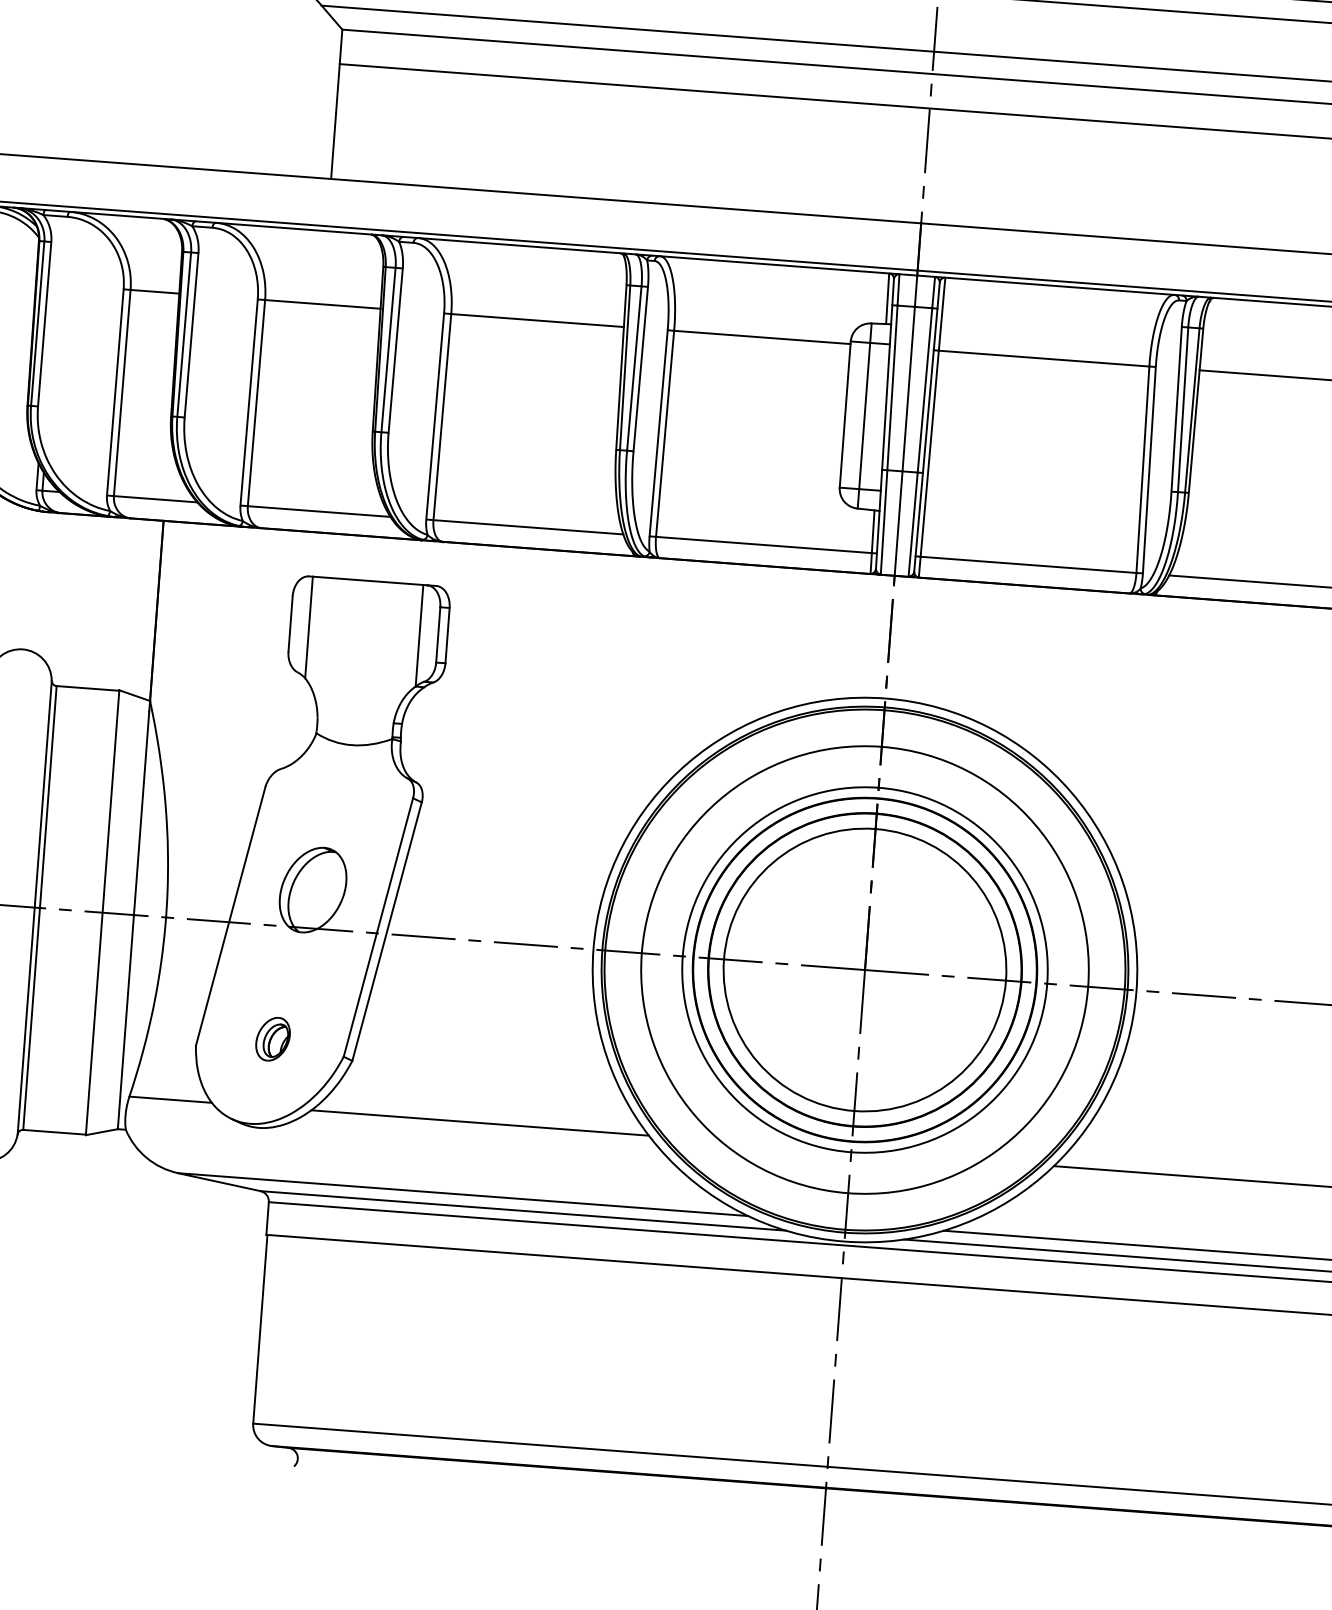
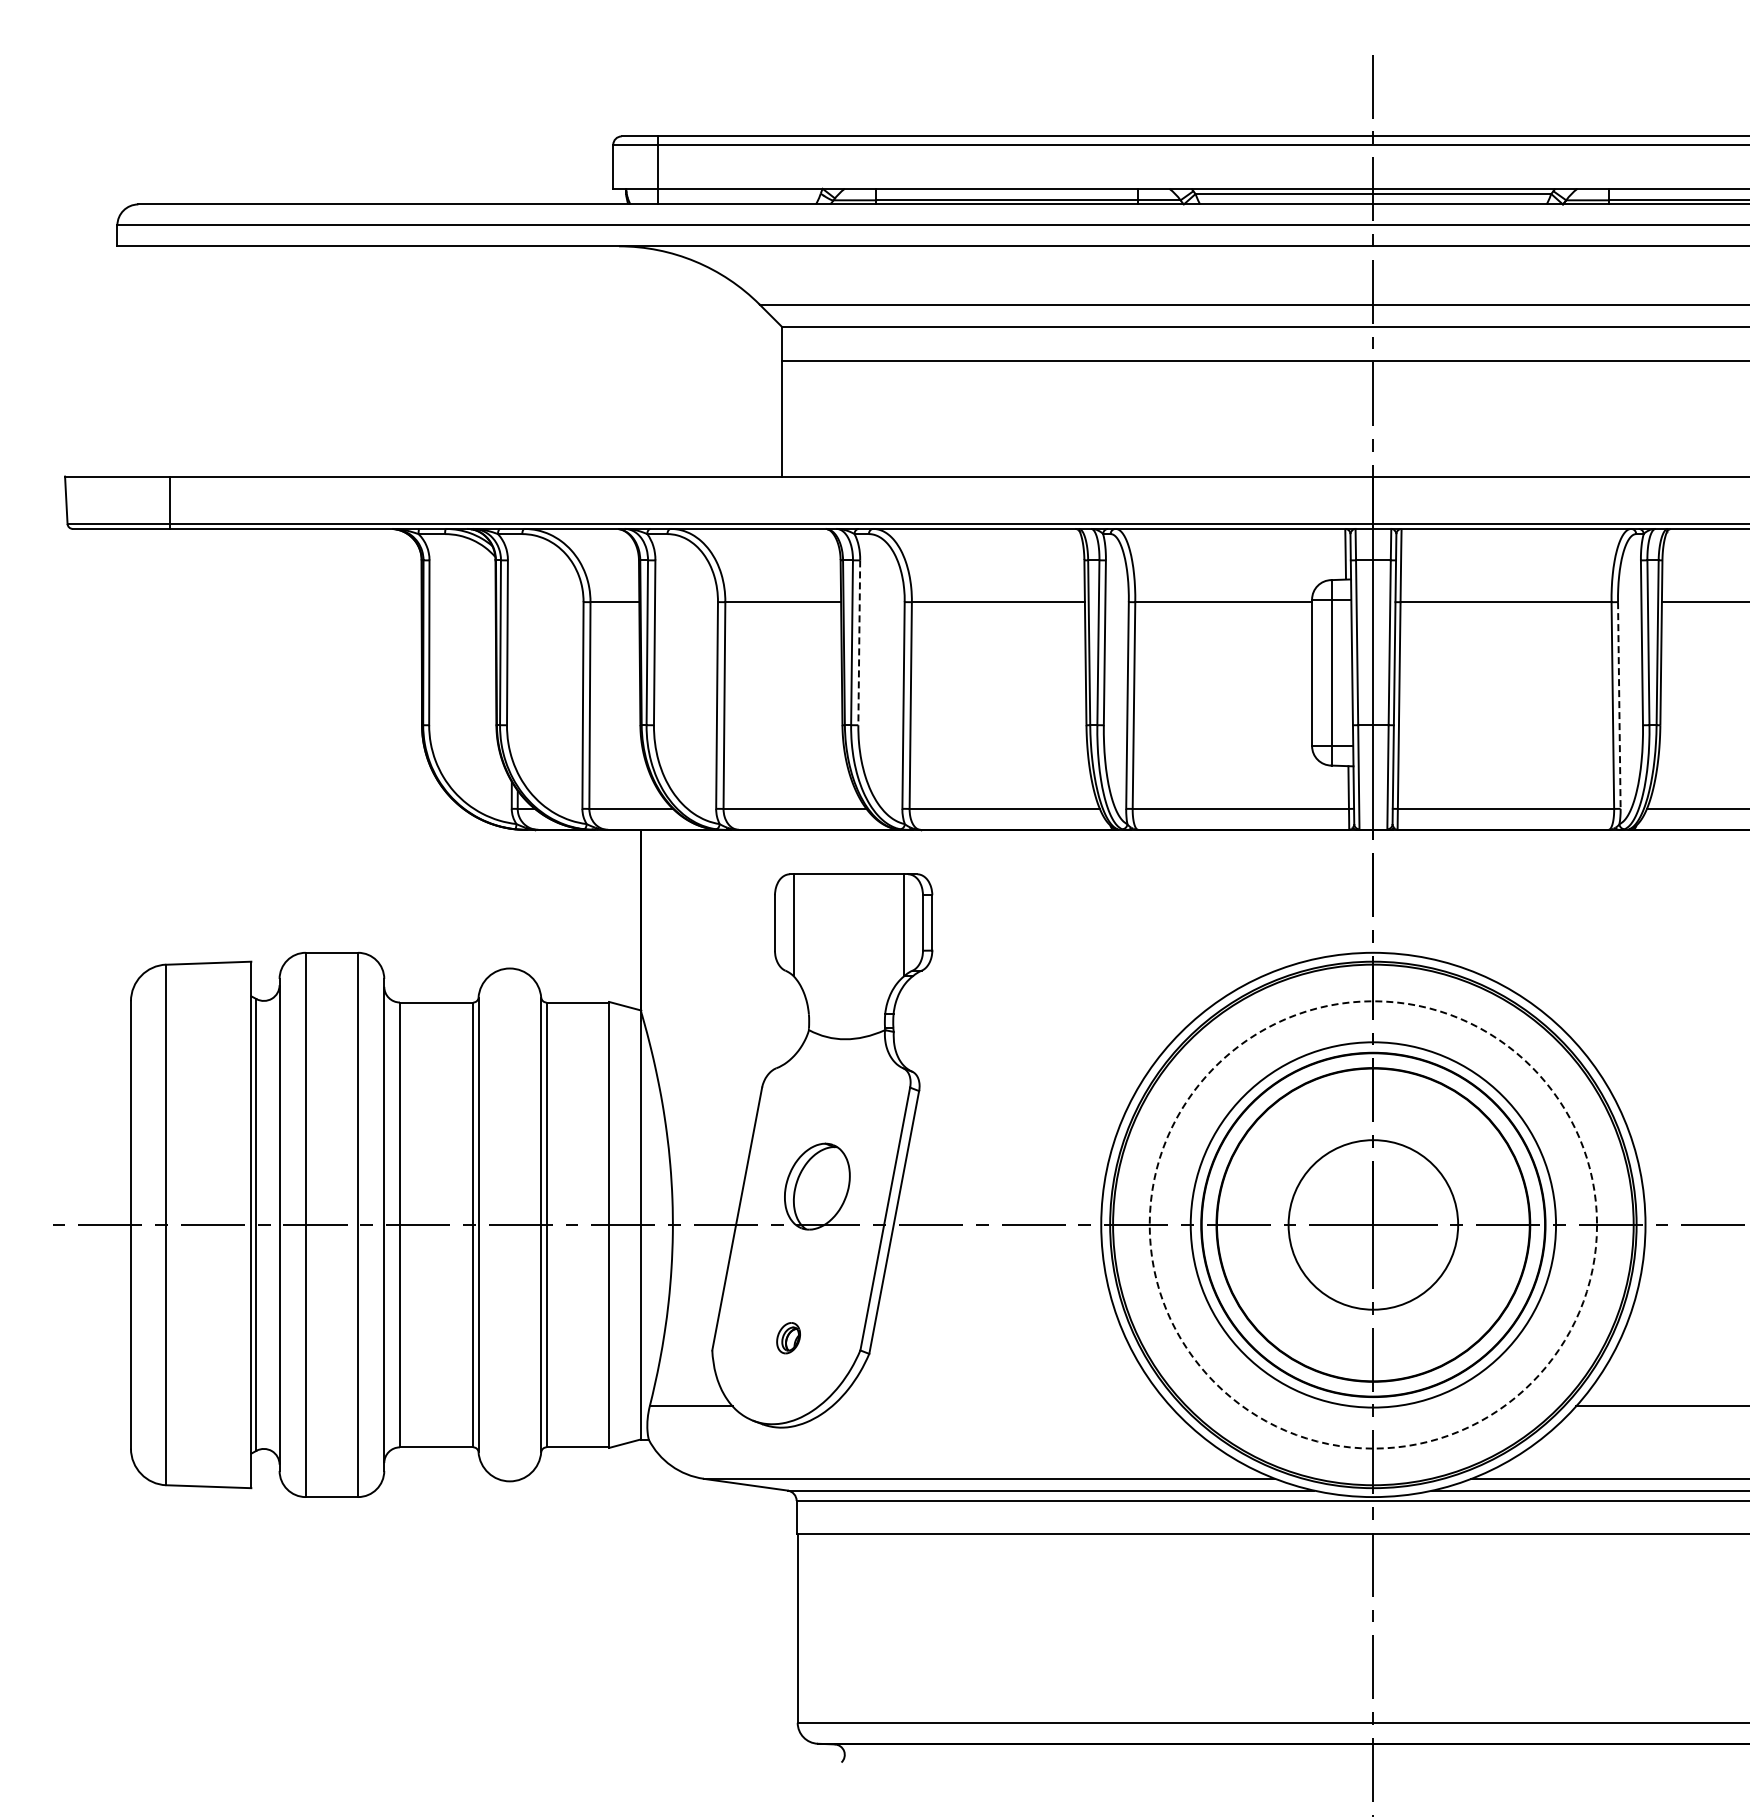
line: (395, 351) -> (859, 643), solid -> dashed
line: (1149, 470) -> (1619, 705), solid -> dashed
circle: (865, 969) -> (1373, 1224), size x0.6
circle: (865, 969) -> (1373, 1224), solid -> dashed
part: (272, 1038) -> (788, 1337), size x0.7
line: (480, 1123) -> (1001, 1406), removed

